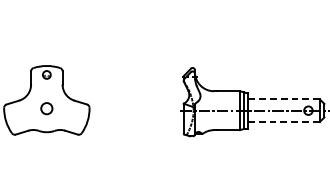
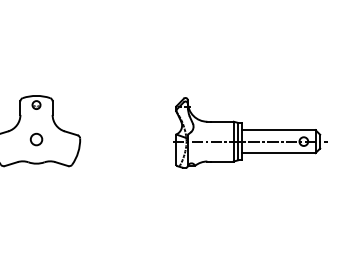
line: (283, 99) -> (278, 130), dashed -> solid
line: (283, 122) -> (278, 153), dashed -> solid

